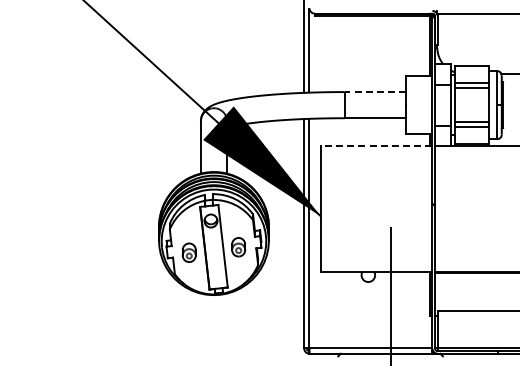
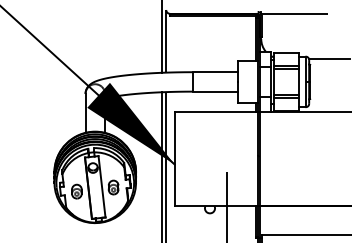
line: (375, 92) -> (215, 72), dashed -> solid
line: (376, 145) -> (216, 111), dashed -> solid

